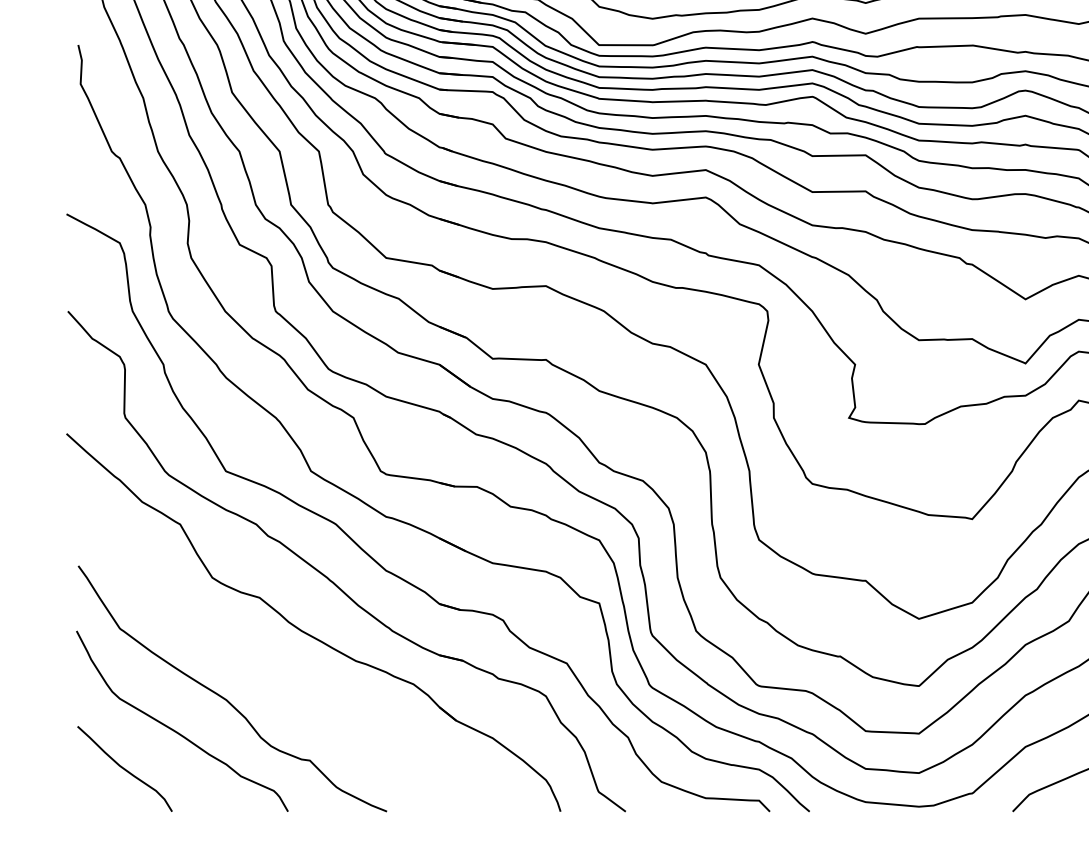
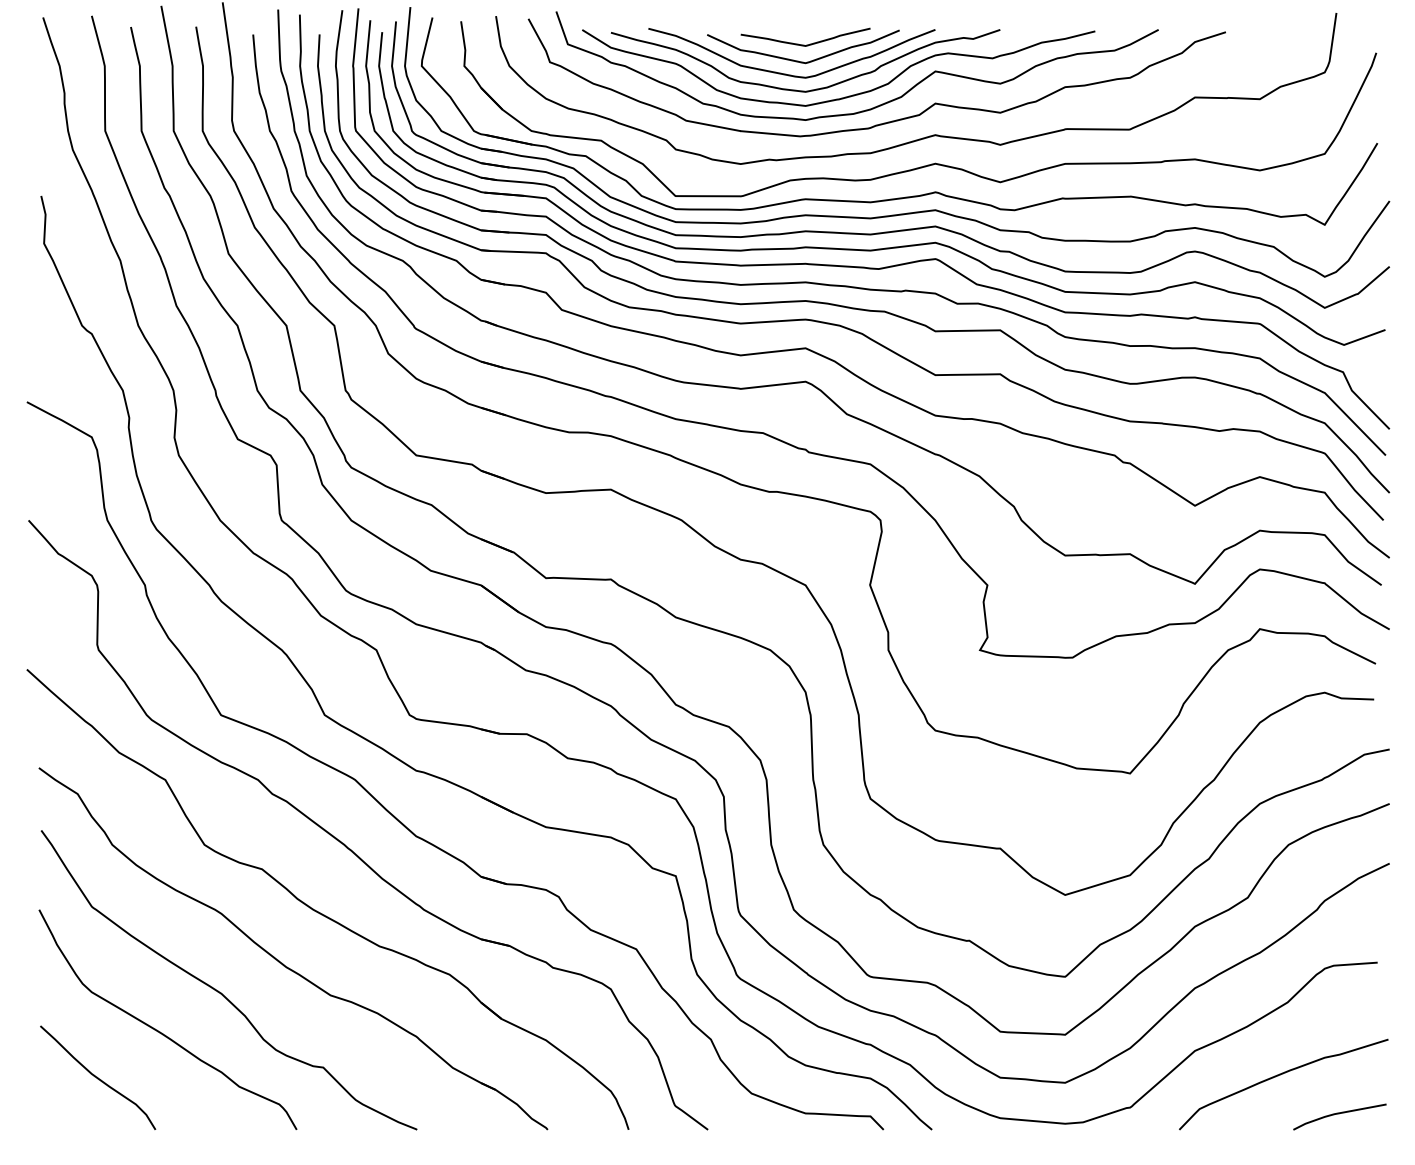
part: (277, 675) -> (283, 963), added

